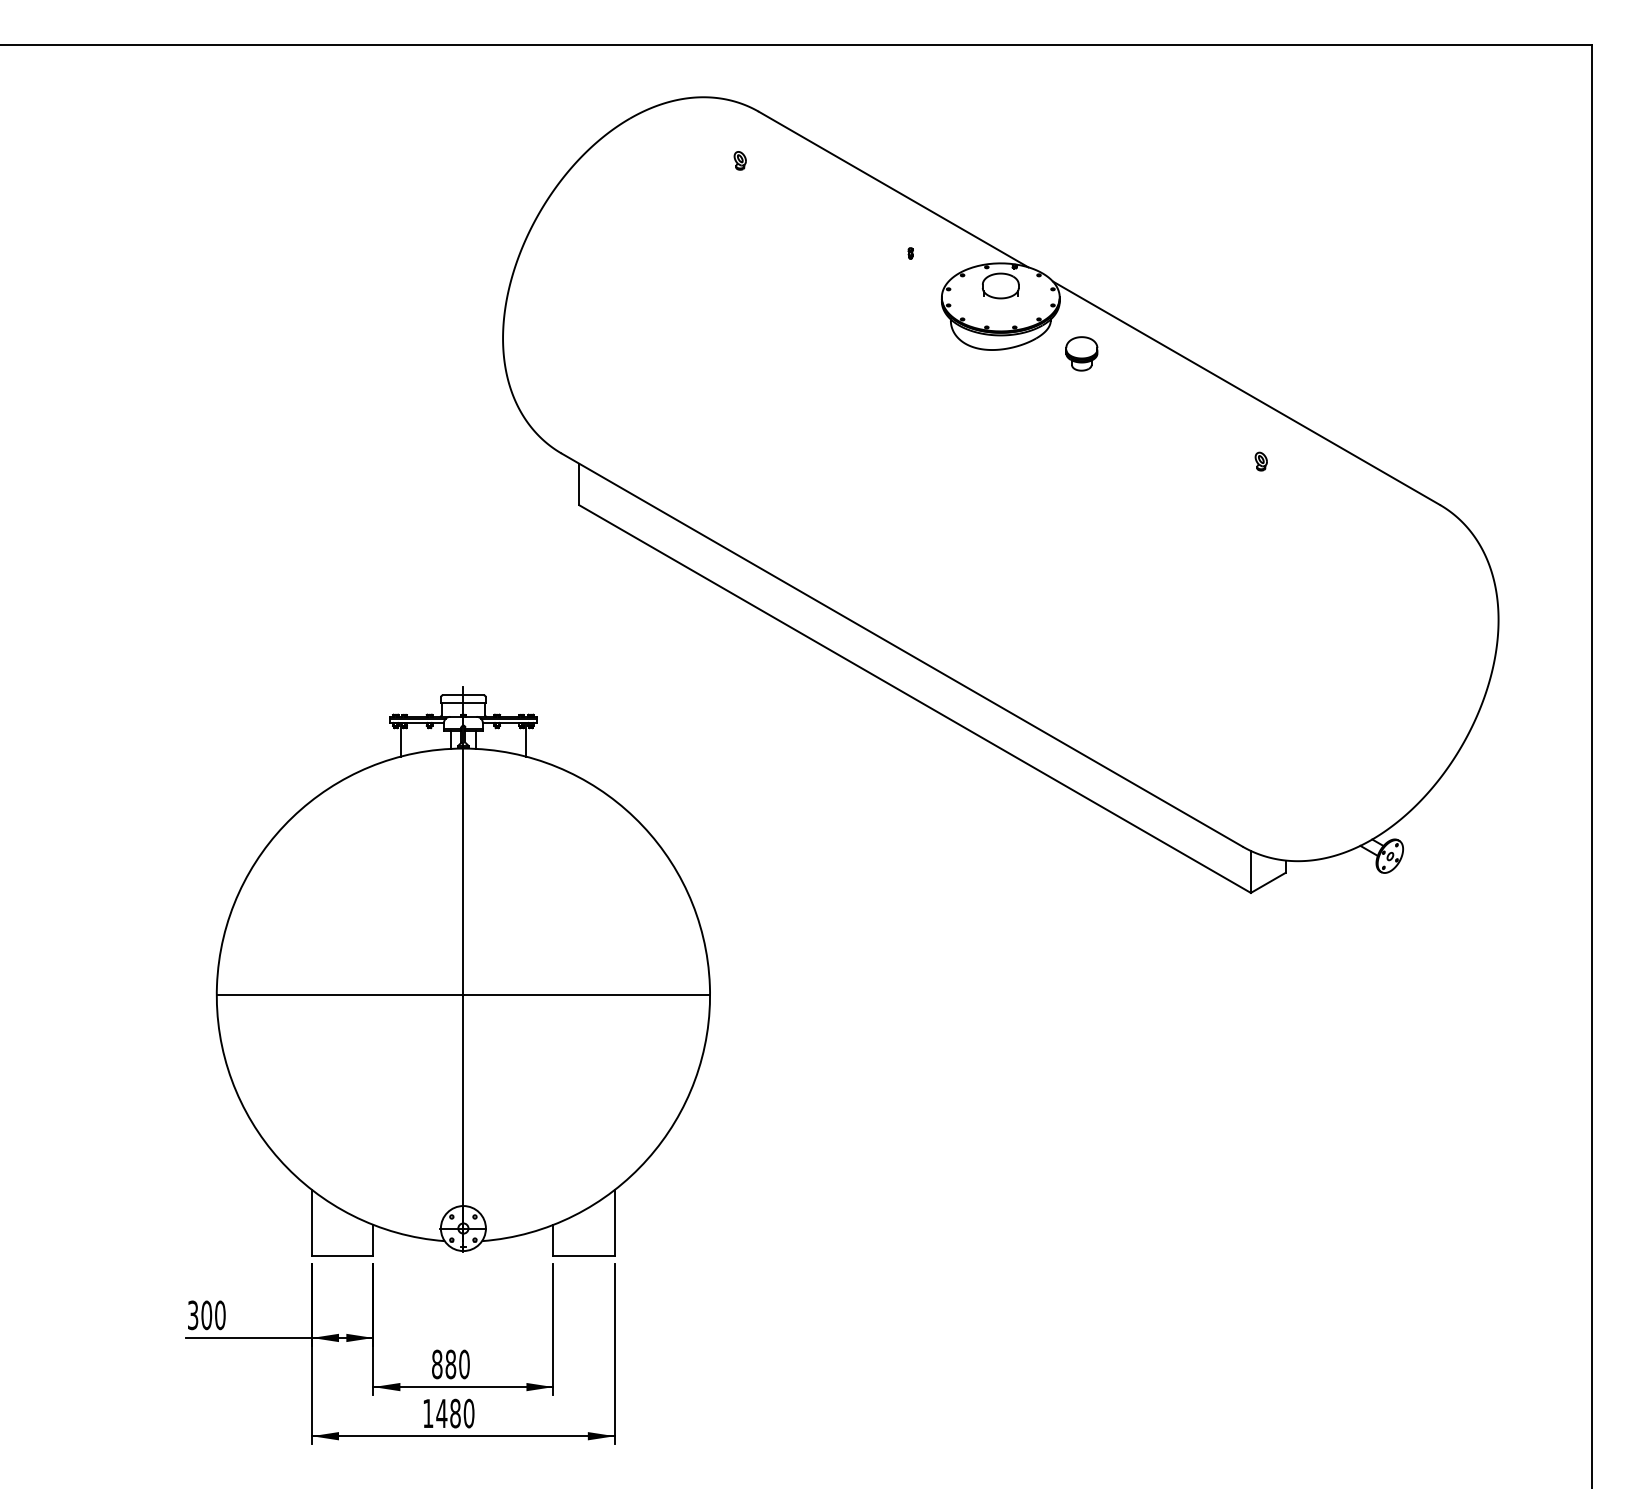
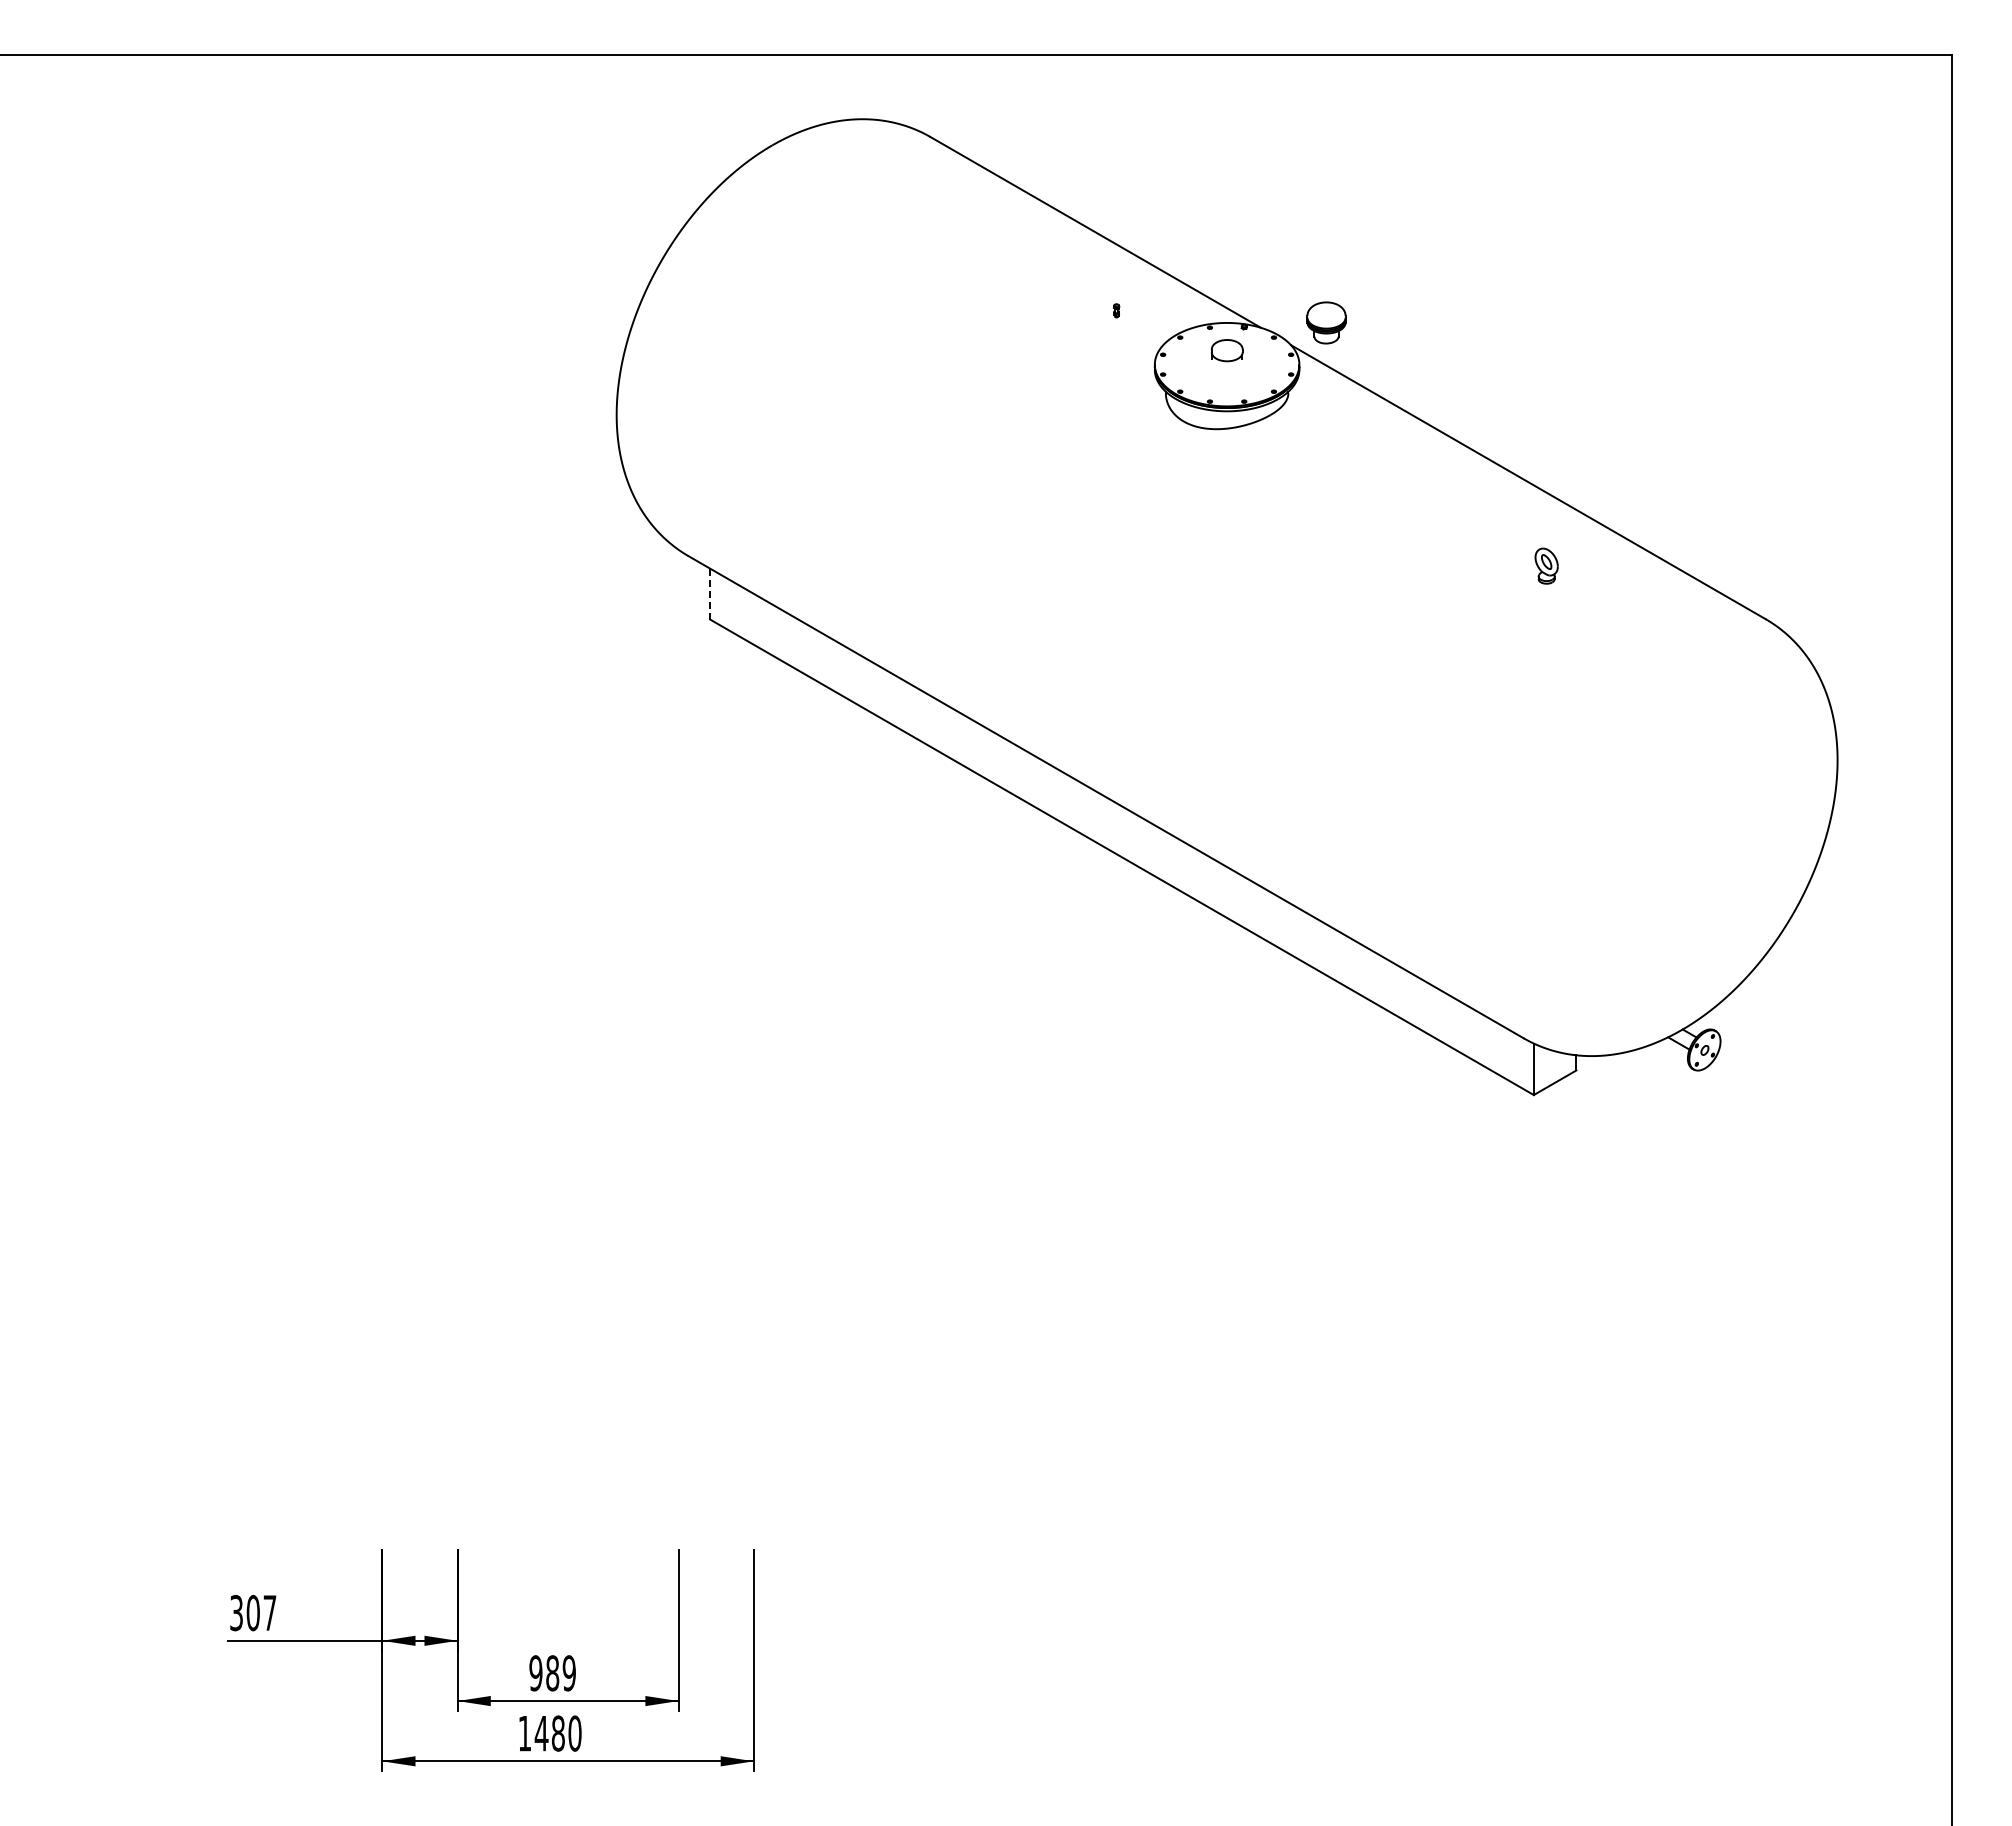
part: (740, 161) -> (907, 197), removed
part: (1001, 285) -> (1227, 350), size x0.7
part: (1081, 353) -> (1326, 322), moved
part: (1261, 461) -> (1546, 565), size x1.6
line: (579, 484) -> (710, 594), solid -> dashed
part: (462, 971) -> (567, 1191), removed
text: (219, 1315) -> (269, 1613), 300 -> 307
text: (450, 1364) -> (552, 1673), 880 -> 989

